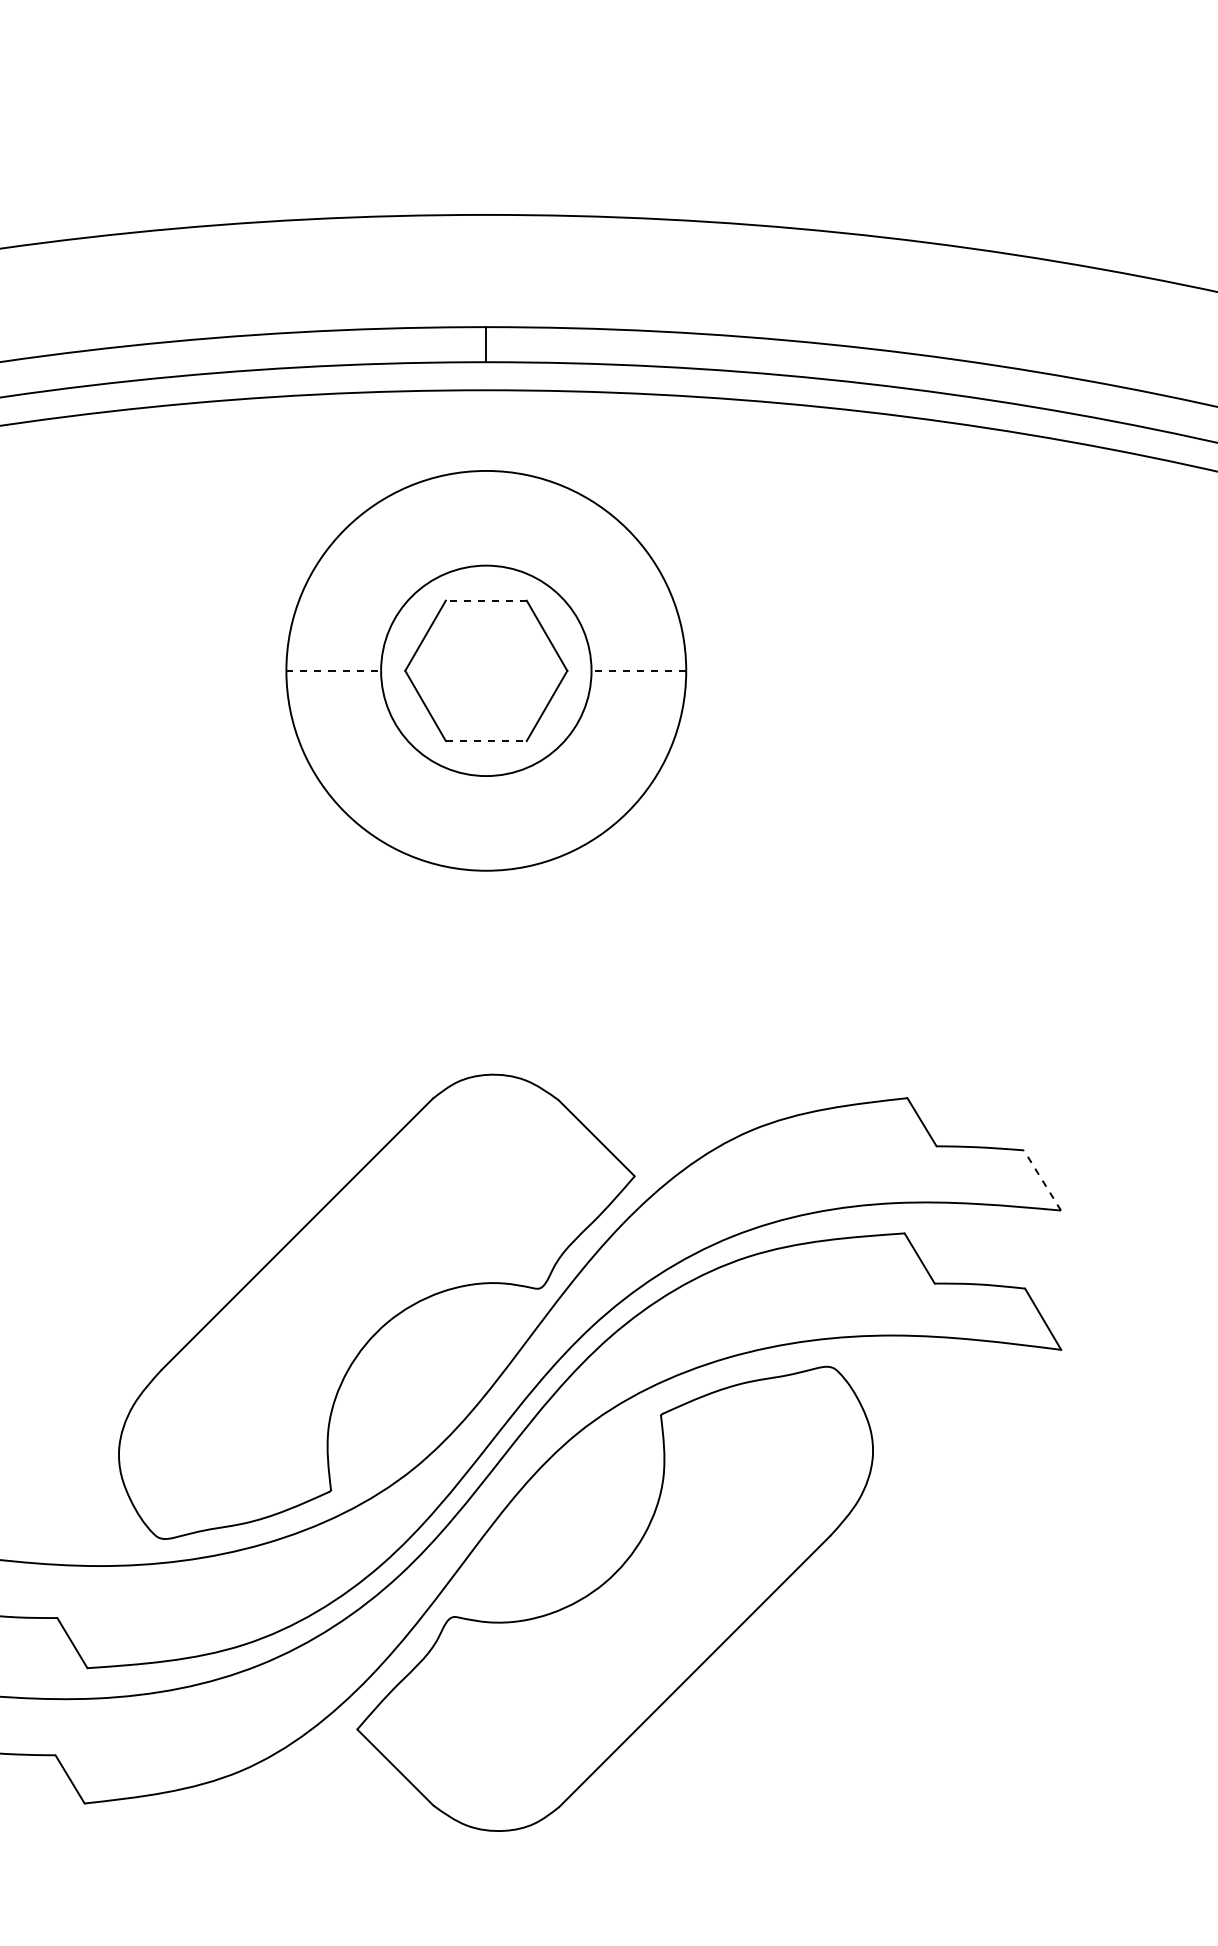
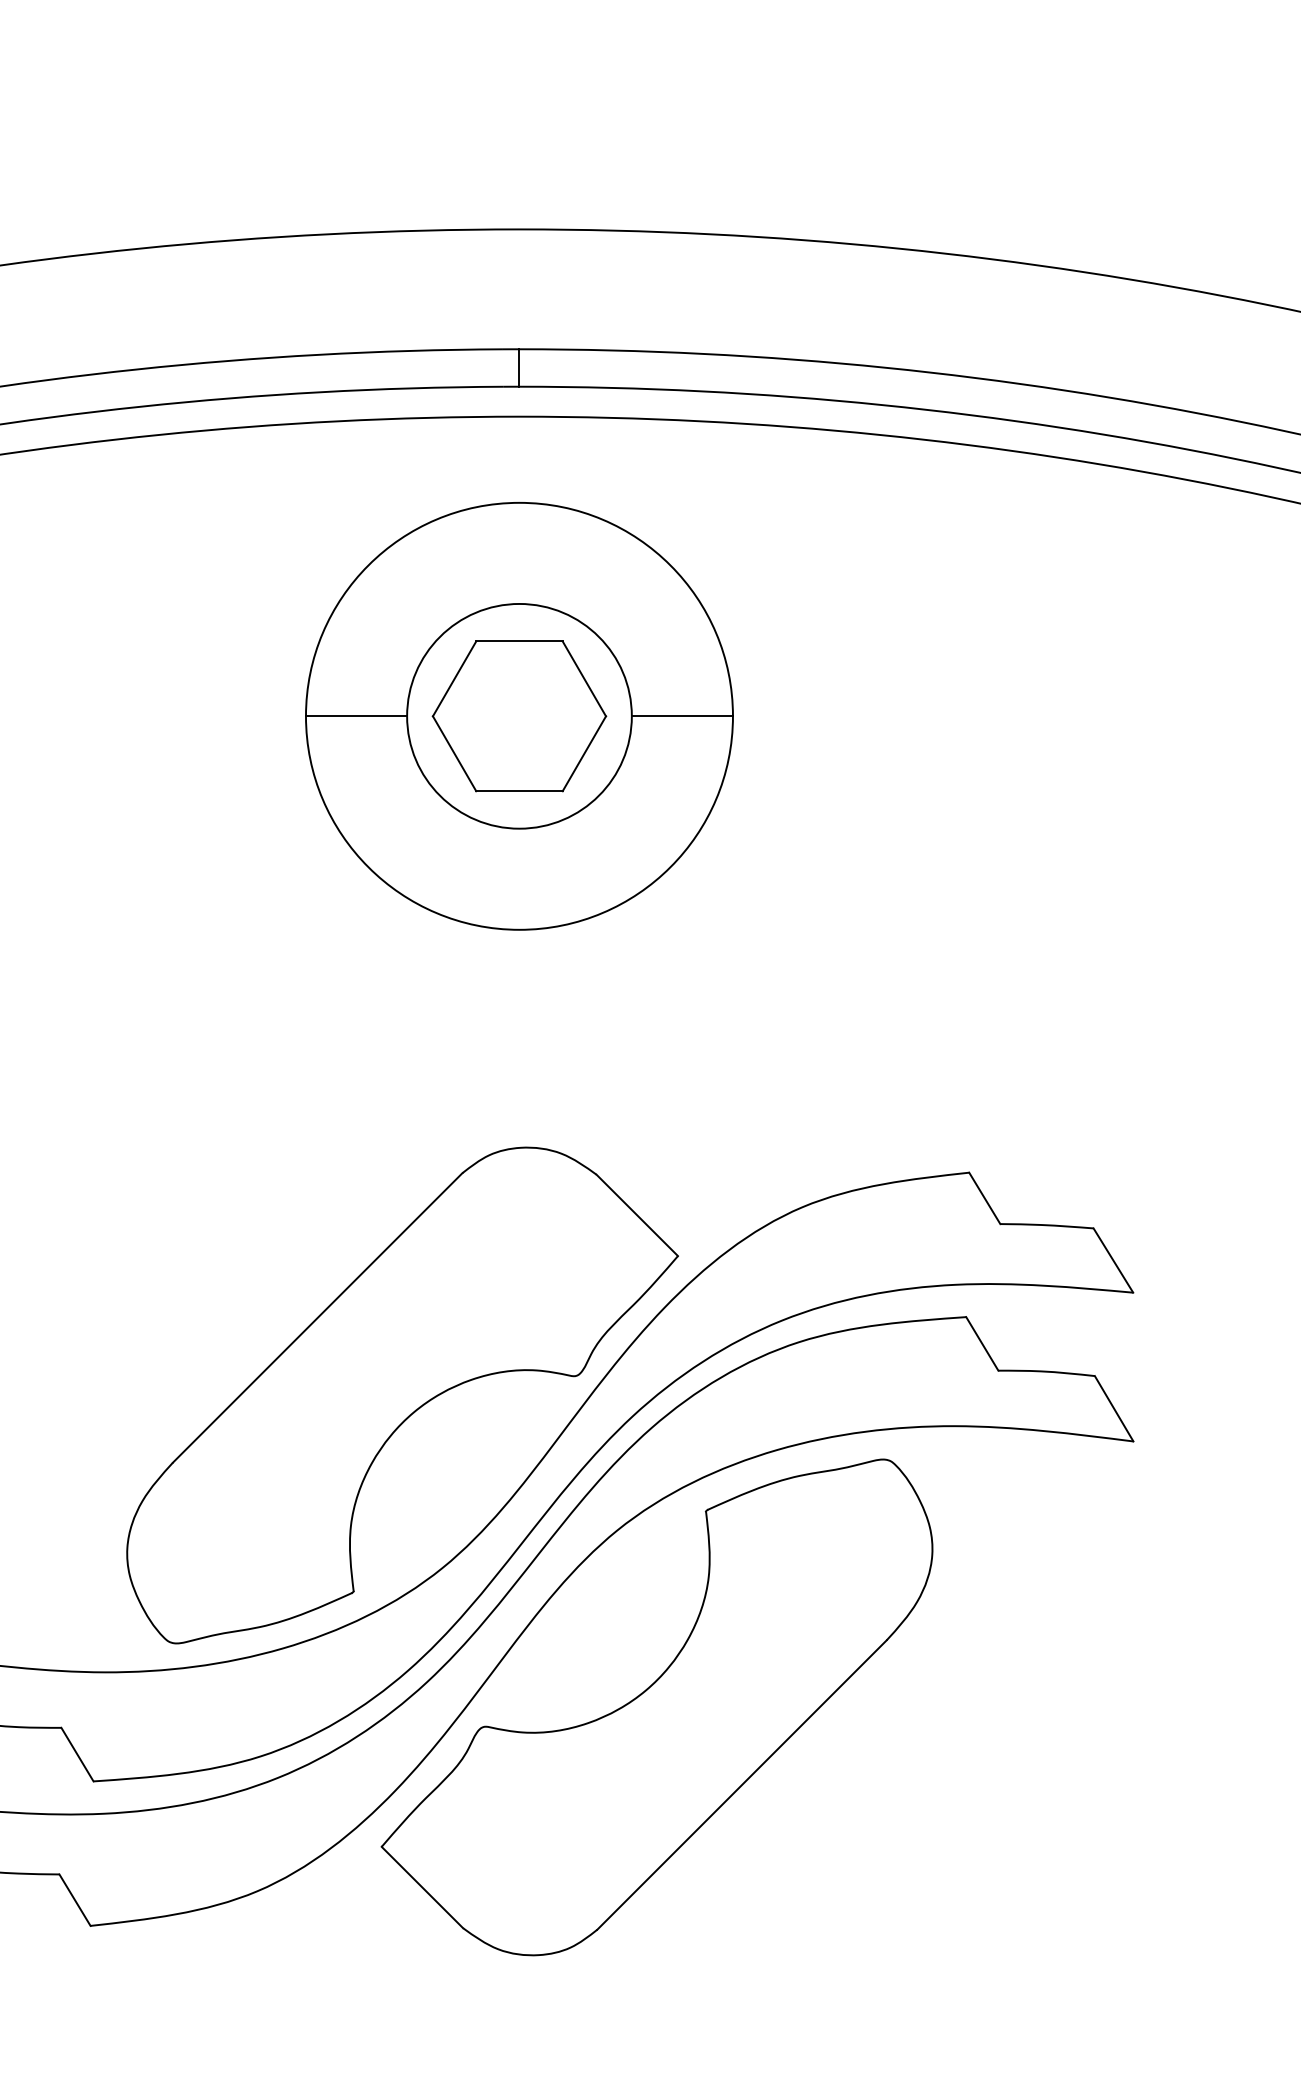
line: (485, 600) -> (518, 641), dashed -> solid
line: (333, 671) -> (356, 716), dashed -> solid
line: (638, 671) -> (682, 716), dashed -> solid
line: (486, 741) -> (519, 791), dashed -> solid
line: (1042, 1180) -> (1113, 1260), dashed -> solid

